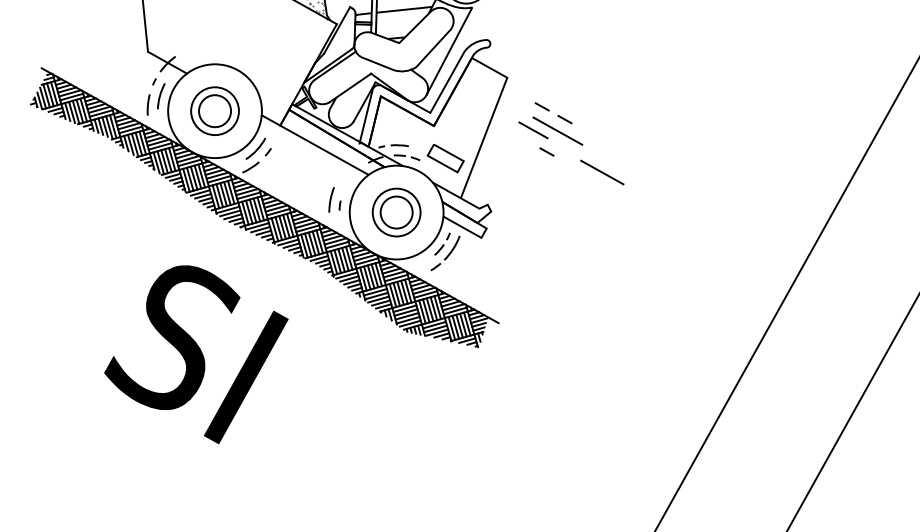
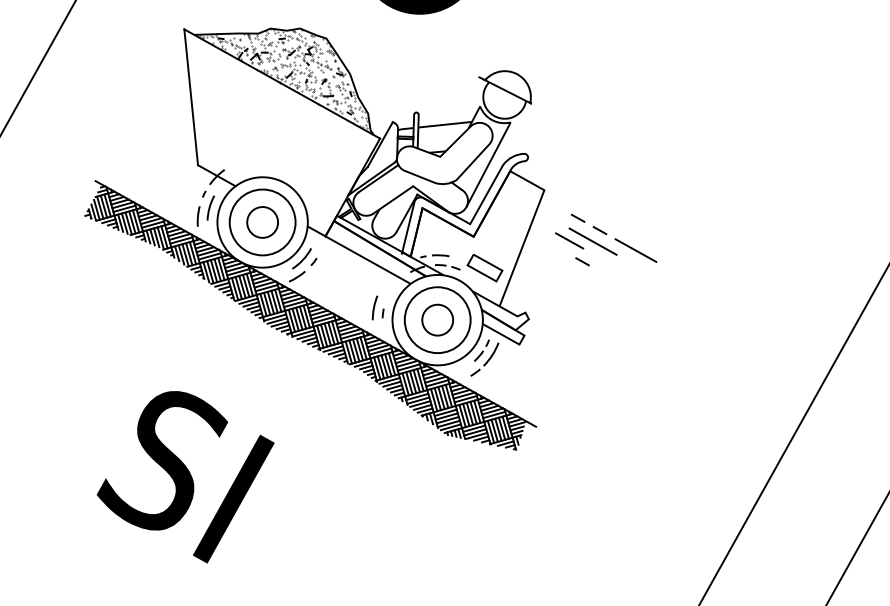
circle: (214, 111) -> (262, 222), size x1.43
line: (601, 172) -> (635, 250), moved
circle: (396, 212) -> (437, 320), size x1.43
text: (196, 355) -> (185, 477), moved

